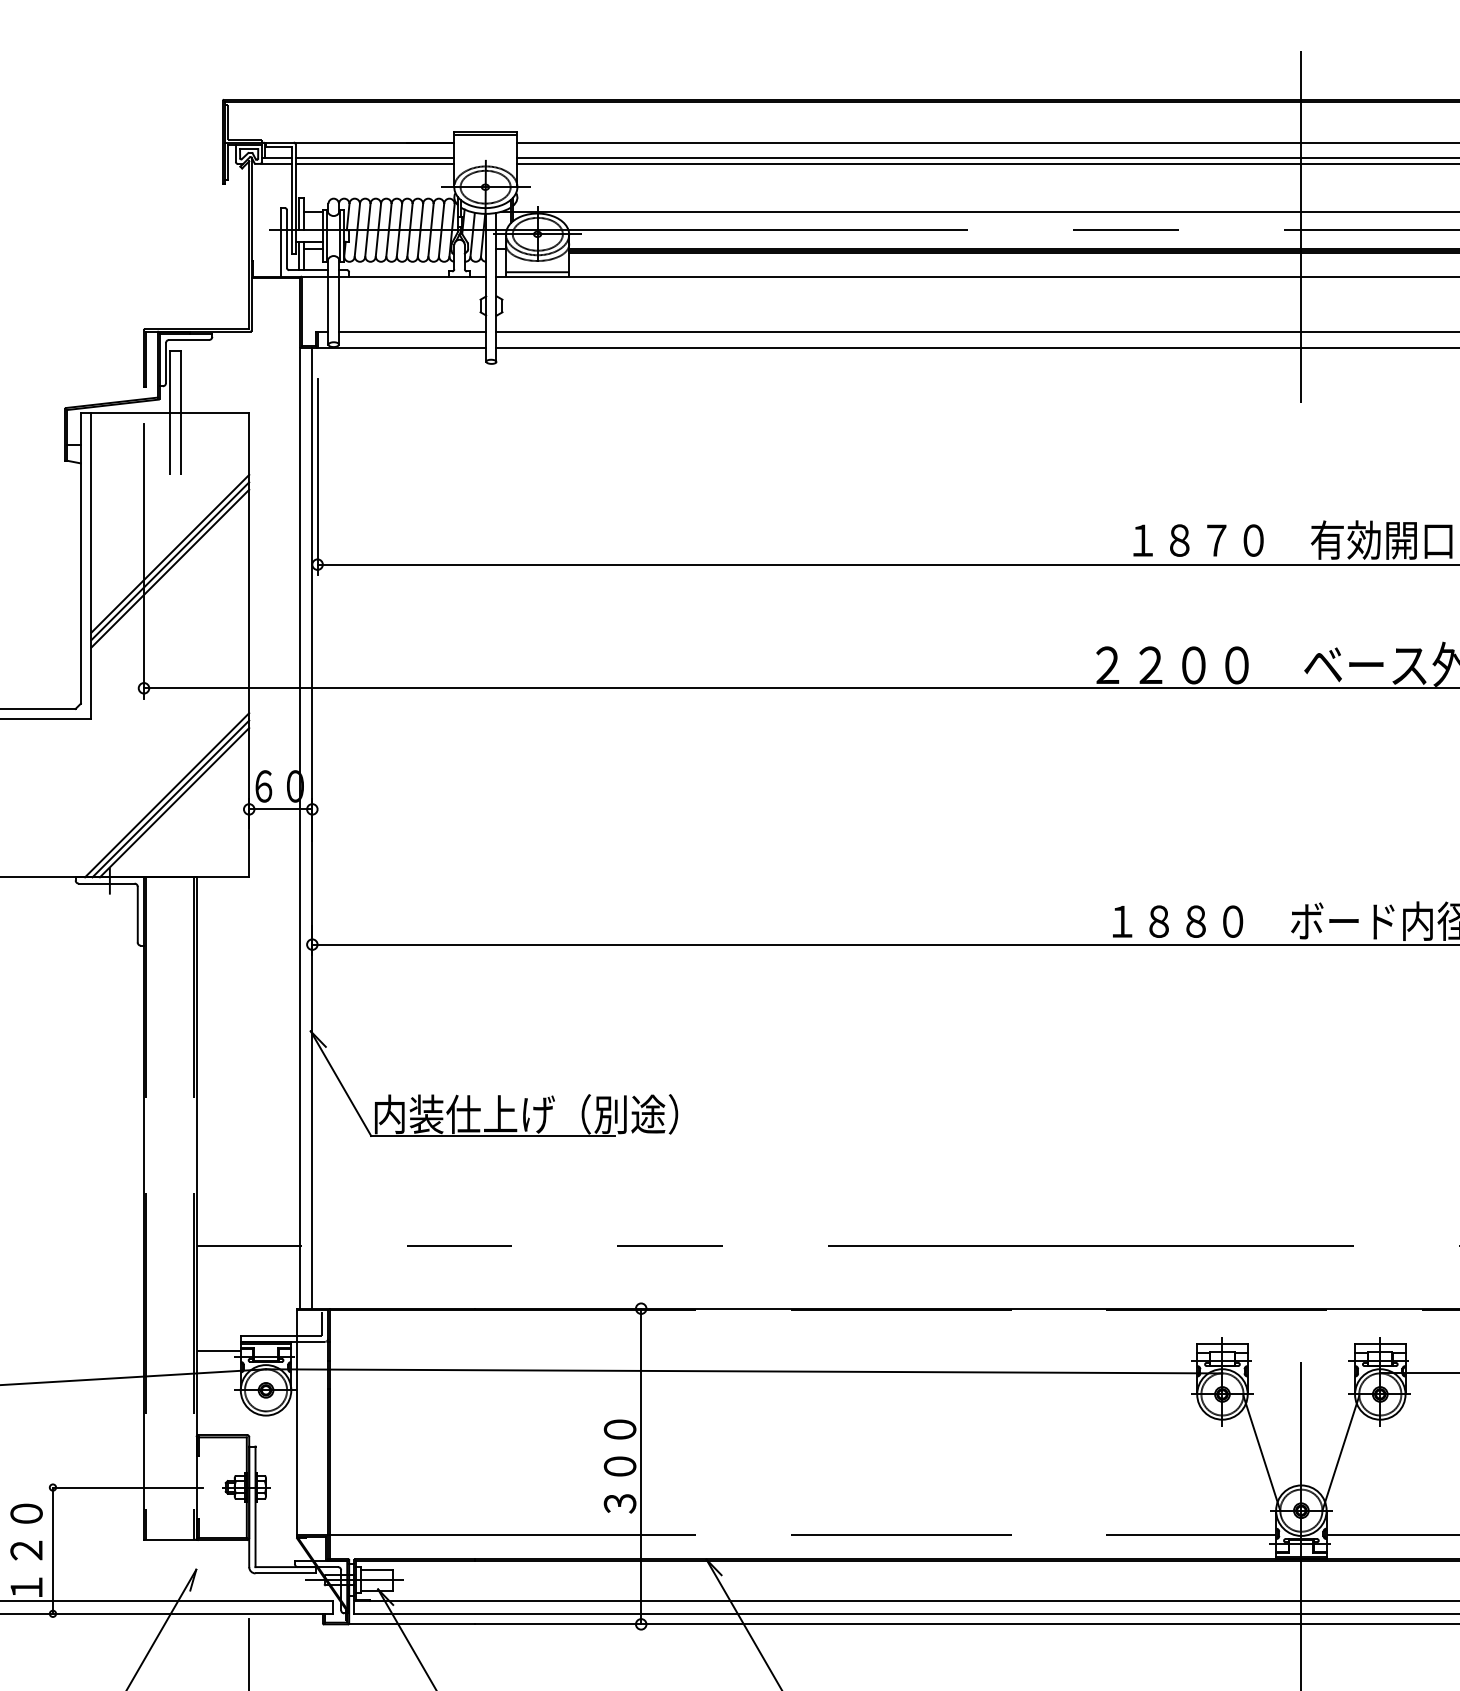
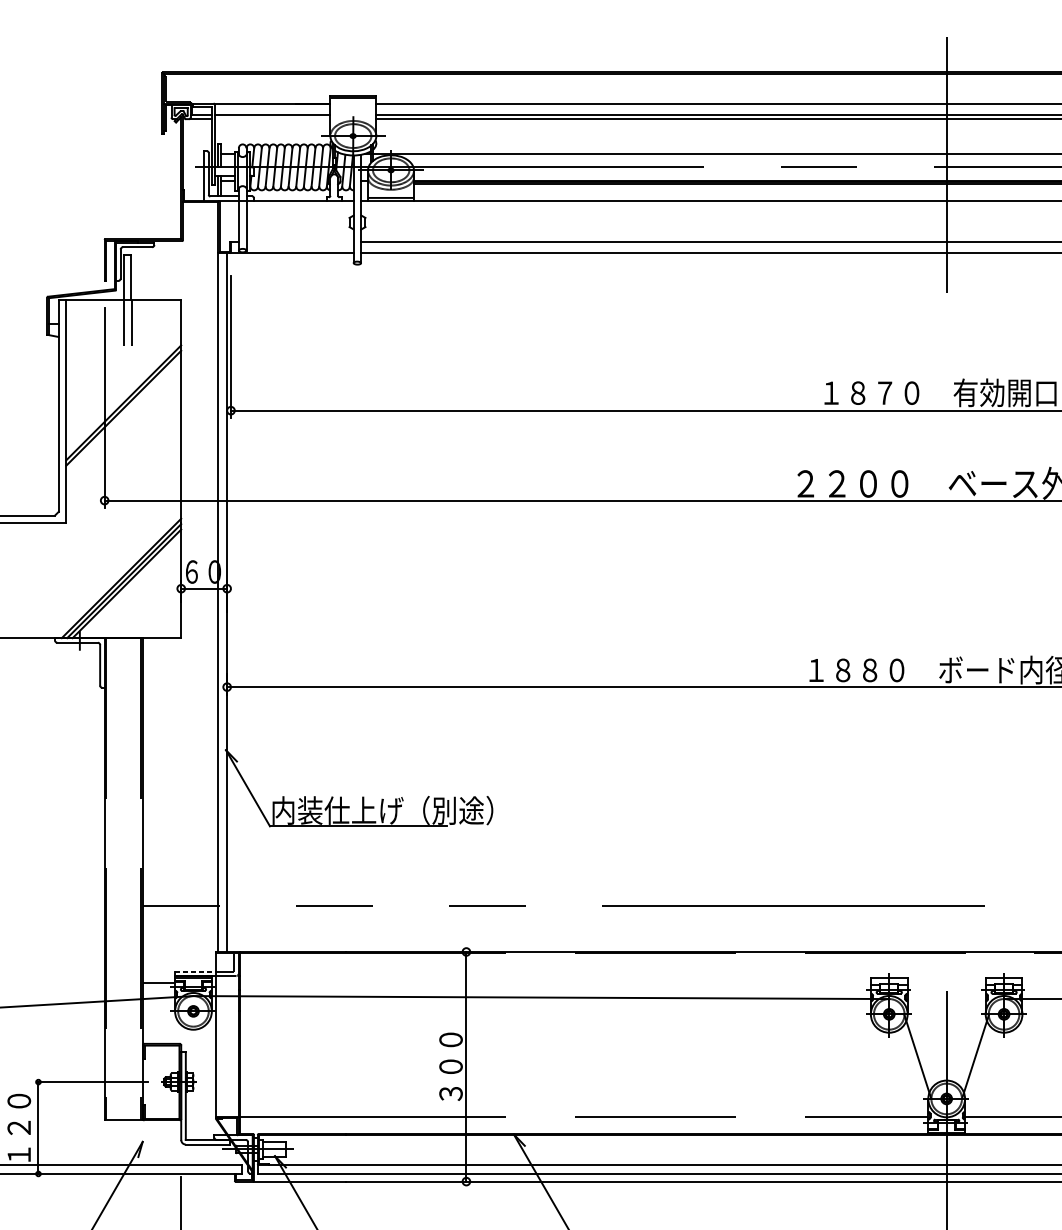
line: (374, 163) -> (272, 118), removed
line: (412, 332) -> (300, 241), removed
line: (170, 568) -> (123, 413), removed
line: (268, 1335) -> (195, 971), solid -> dashed

